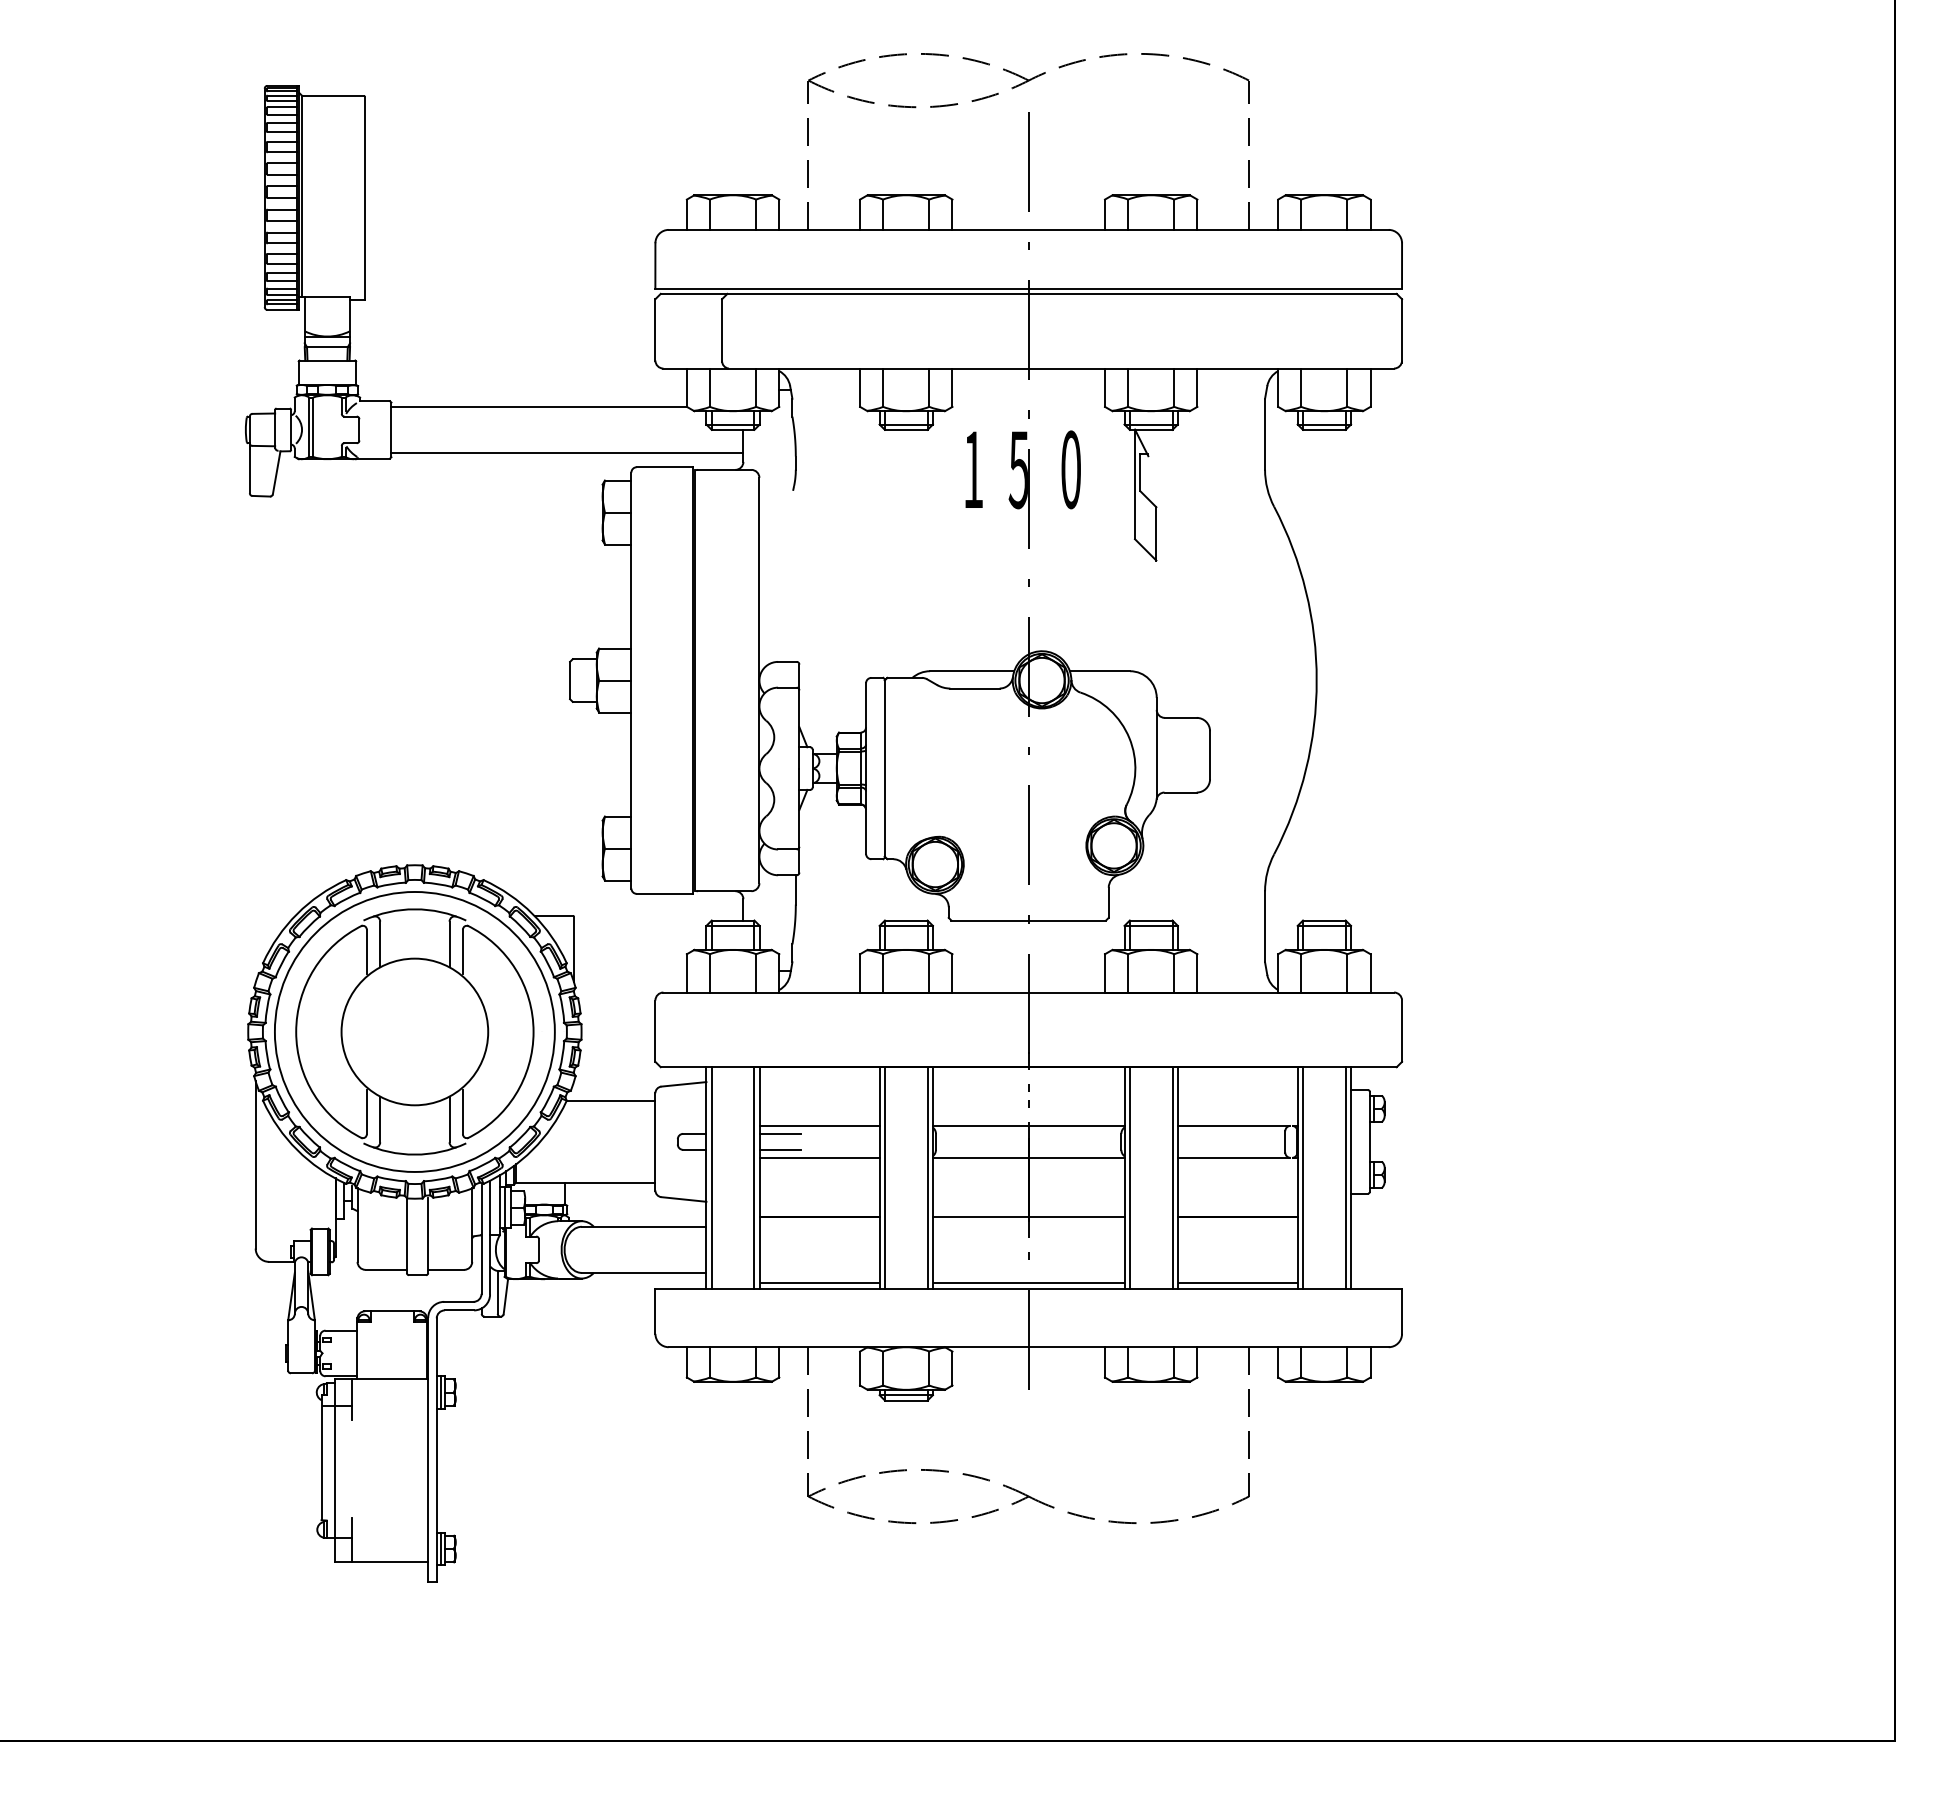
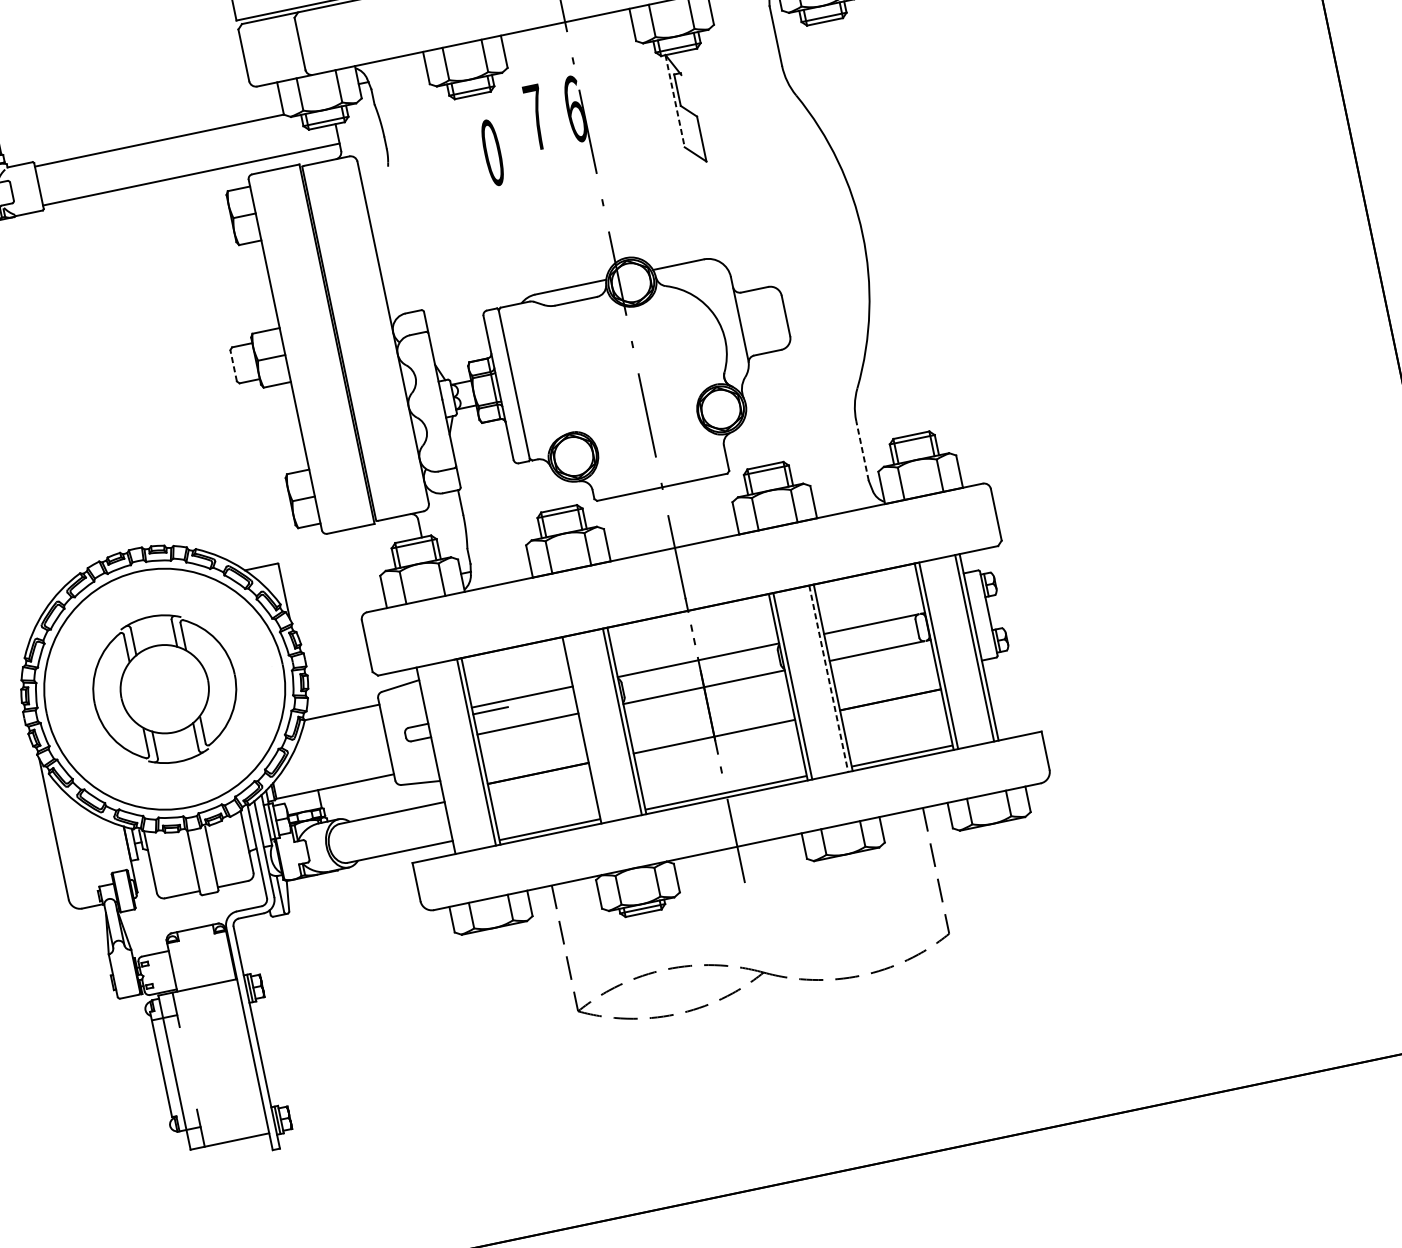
text: (973, 469) -> (536, 116), 1 -> 7
text: (1018, 469) -> (574, 109), 5 -> 6
text: (1070, 469) -> (491, 152), moved
line: (1135, 484) -> (675, 101), solid -> dashed
line: (570, 680) -> (233, 365), solid -> dashed
line: (1265, 926) -> (862, 450), solid -> dashed
part: (414, 1031) -> (164, 688), size x0.7
line: (779, 1149) -> (492, 724), removed
line: (711, 1177) -> (440, 759), removed
line: (884, 1177) -> (586, 729), removed
line: (1172, 1177) -> (828, 678), solid -> dashed

